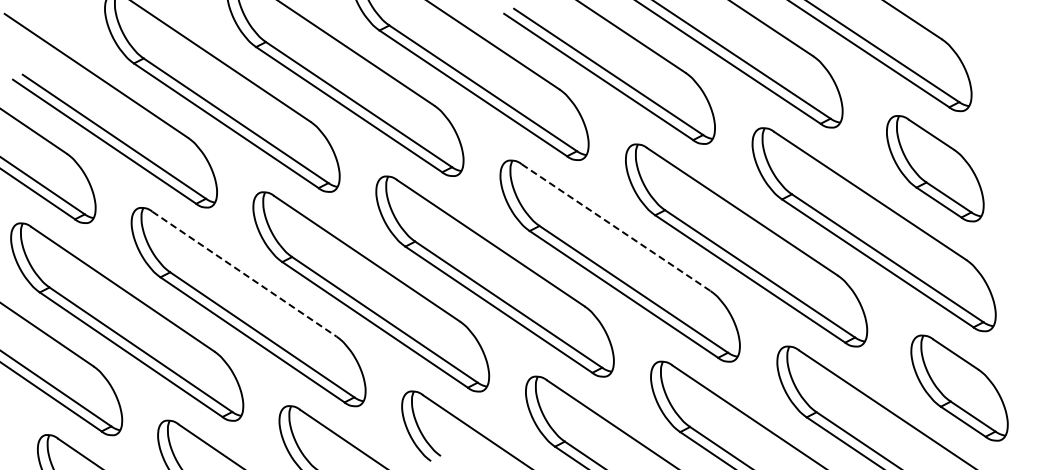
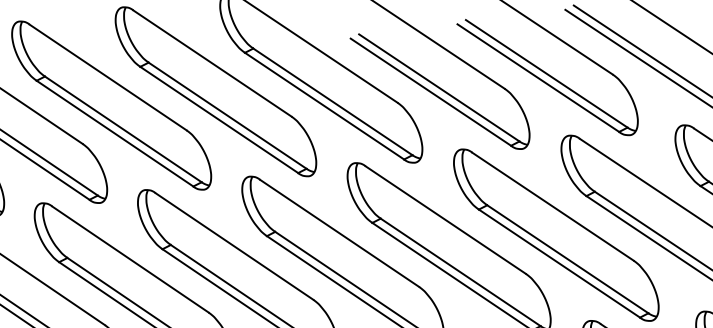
line: (616, 227) -> (446, 219), dashed -> solid
line: (244, 274) -> (130, 259), dashed -> solid

